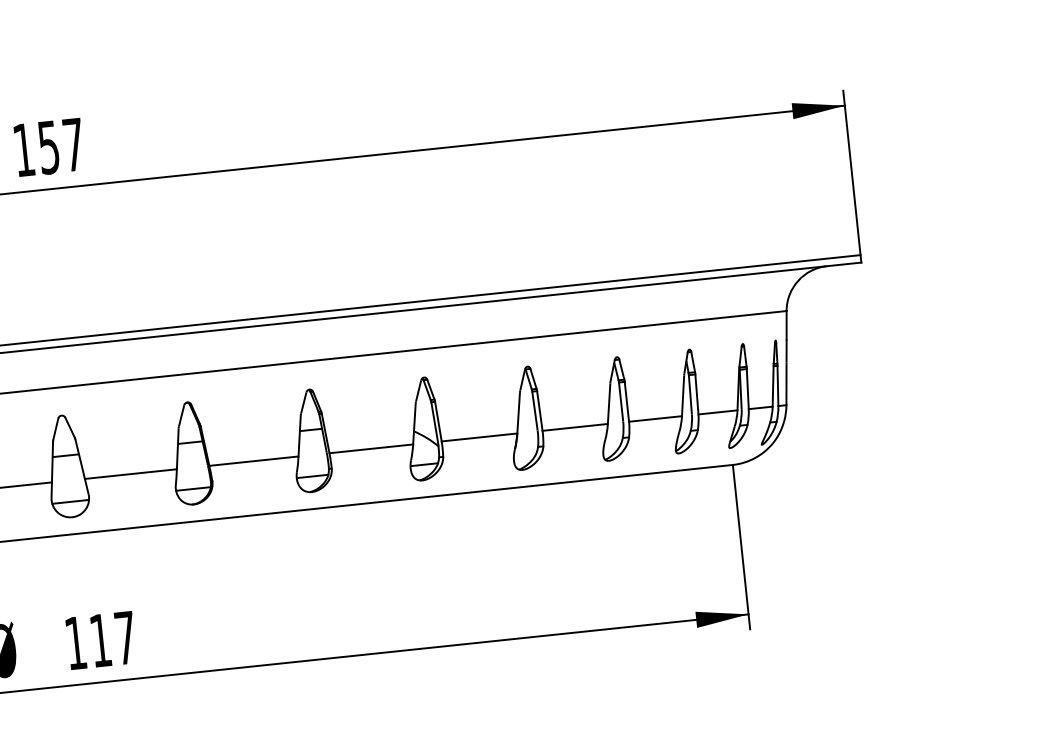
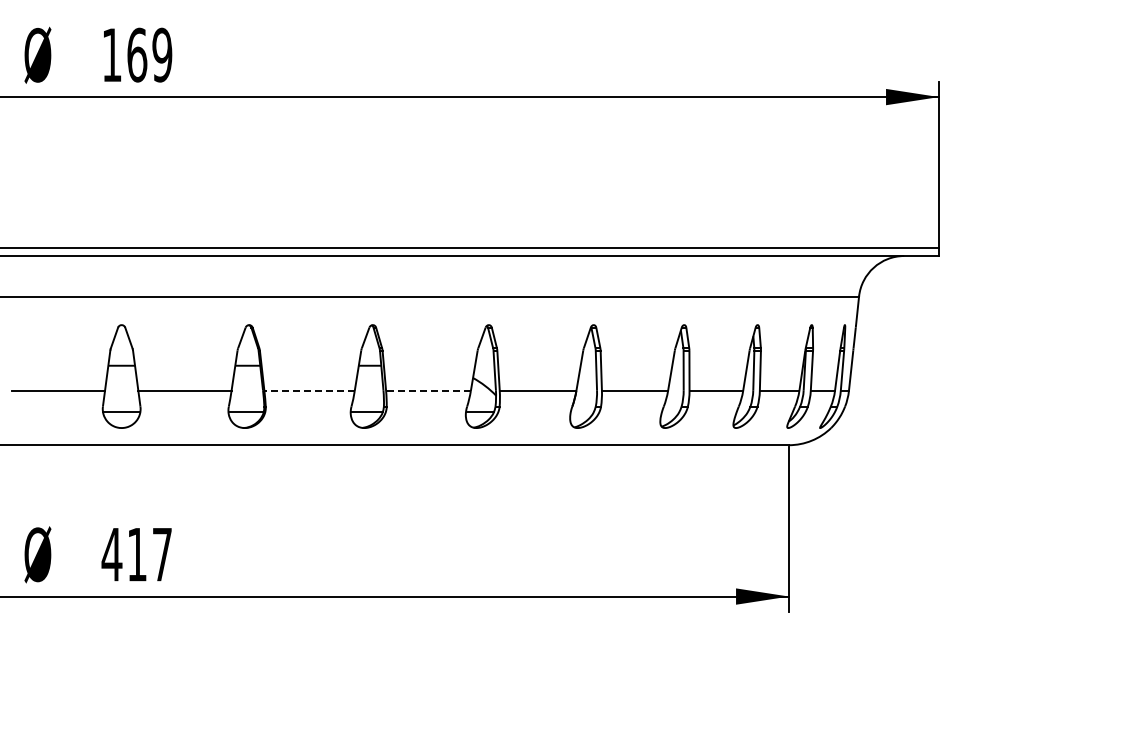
text: (60, 145) -> (149, 54), 157 -> 169
line: (371, 449) -> (428, 391), solid -> dashed
line: (253, 461) -> (309, 391), solid -> dashed
text: (75, 643) -> (111, 554), 117 -> 417

